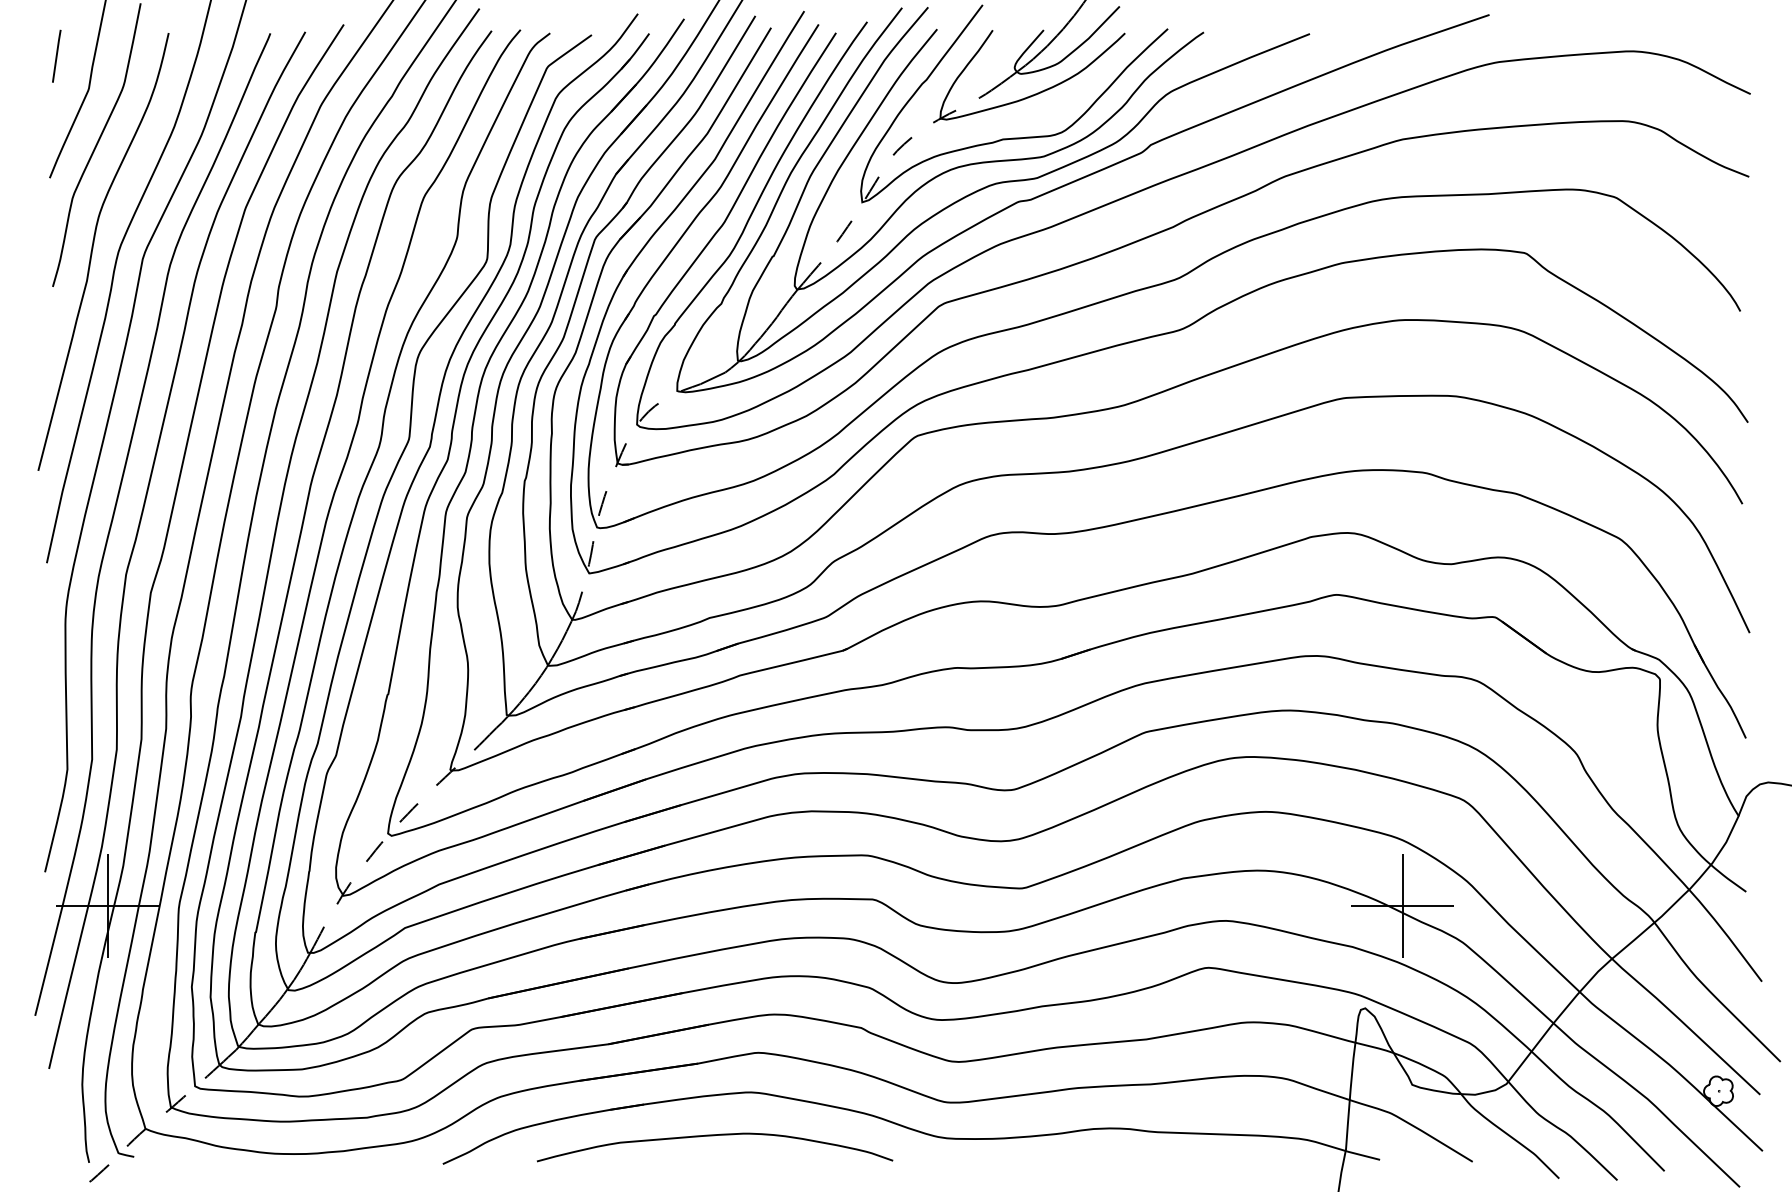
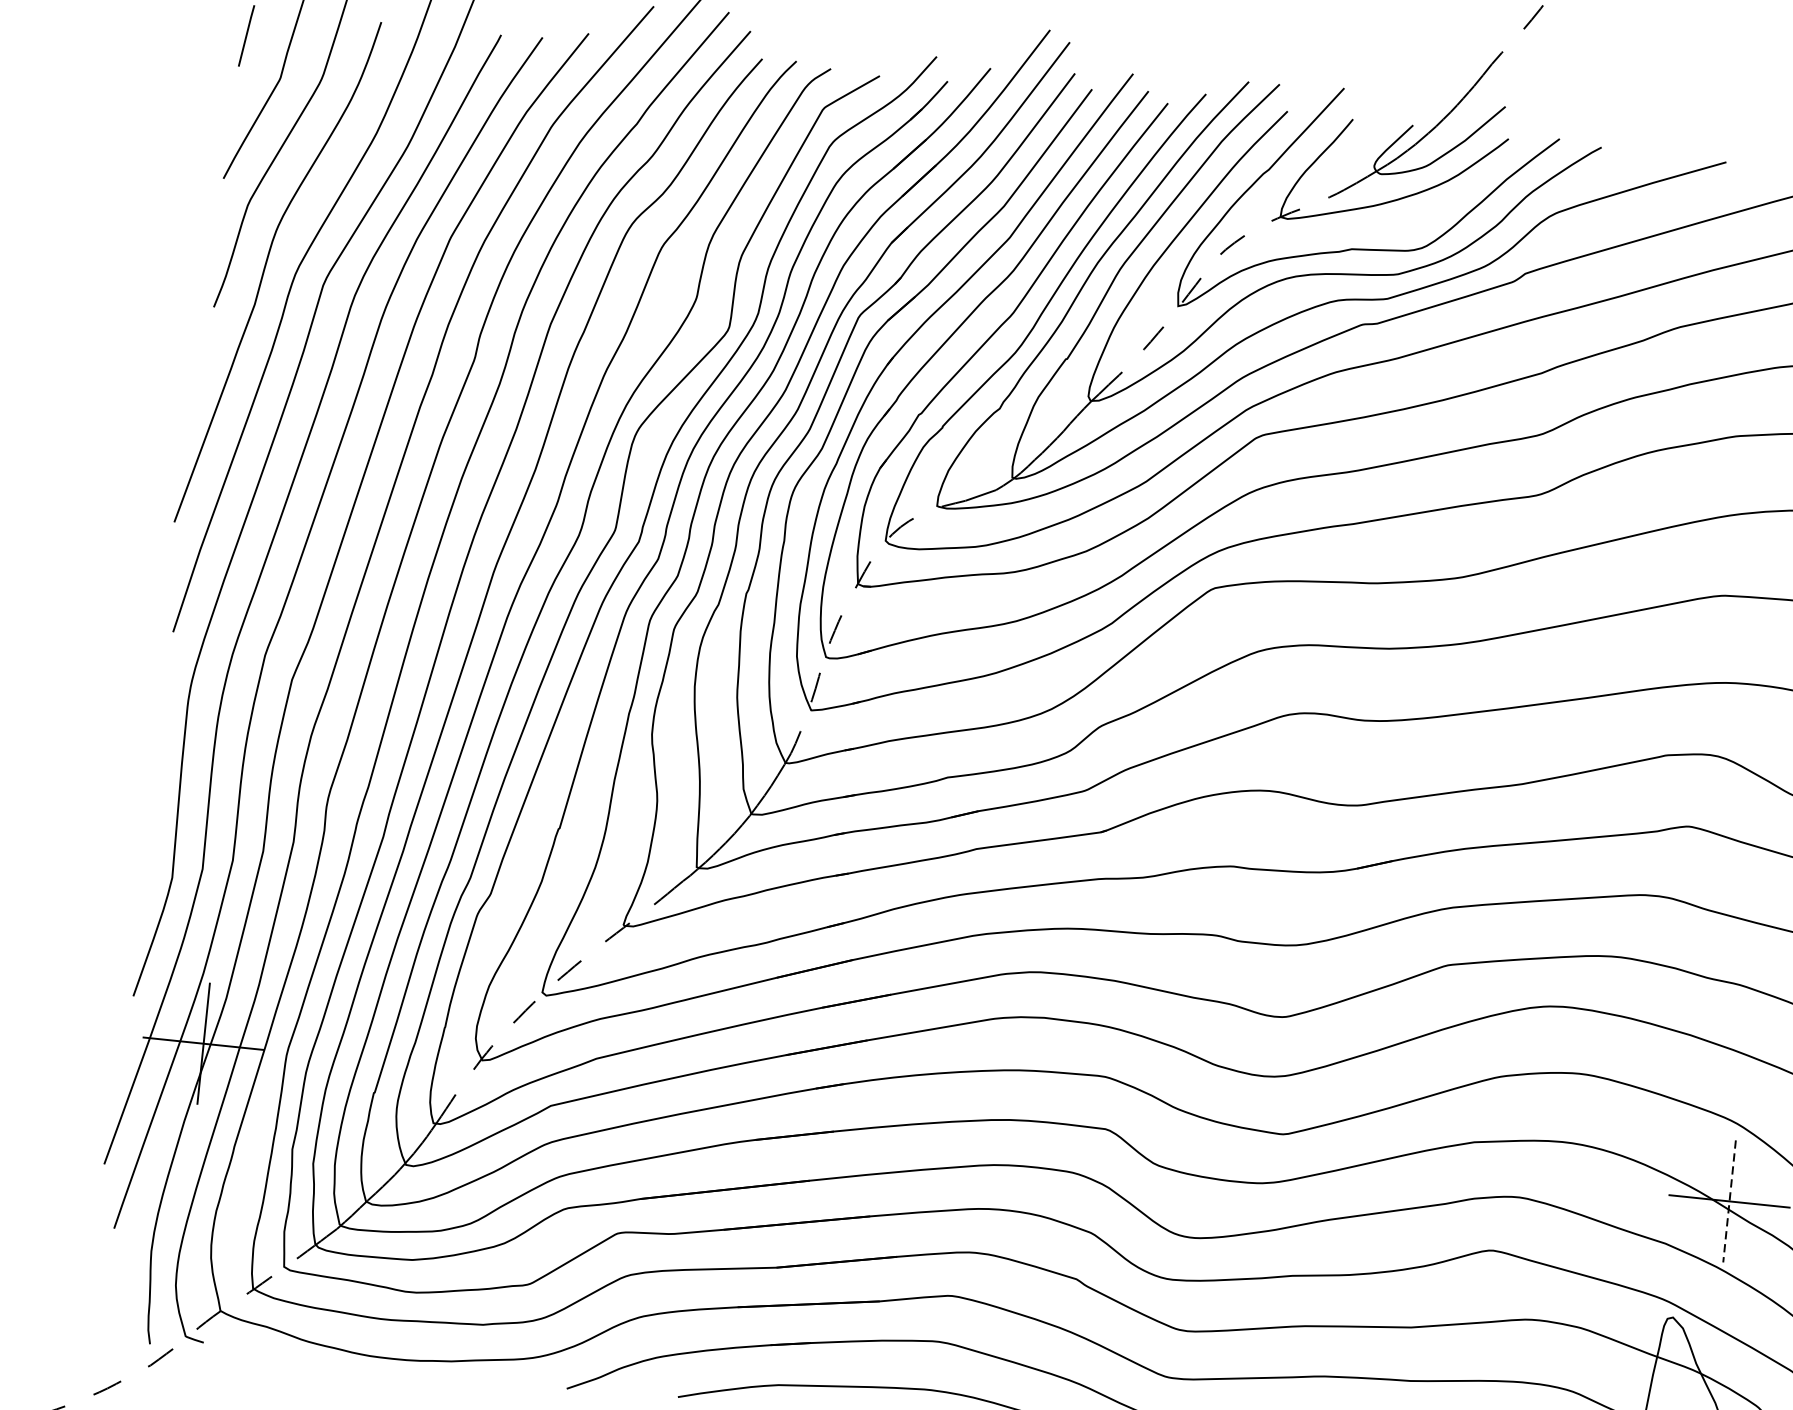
line: (1402, 905) -> (1729, 1200), solid -> dashed

